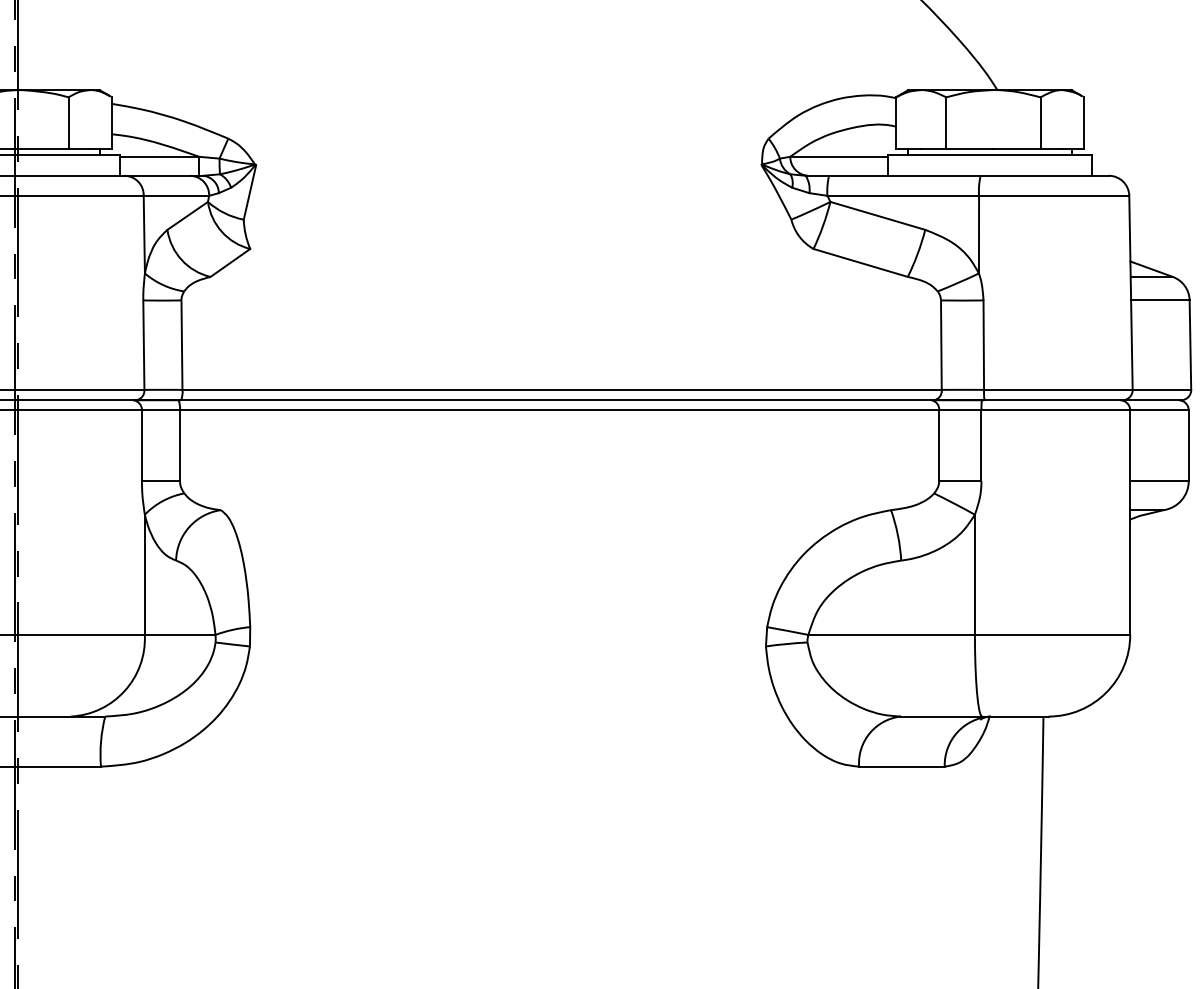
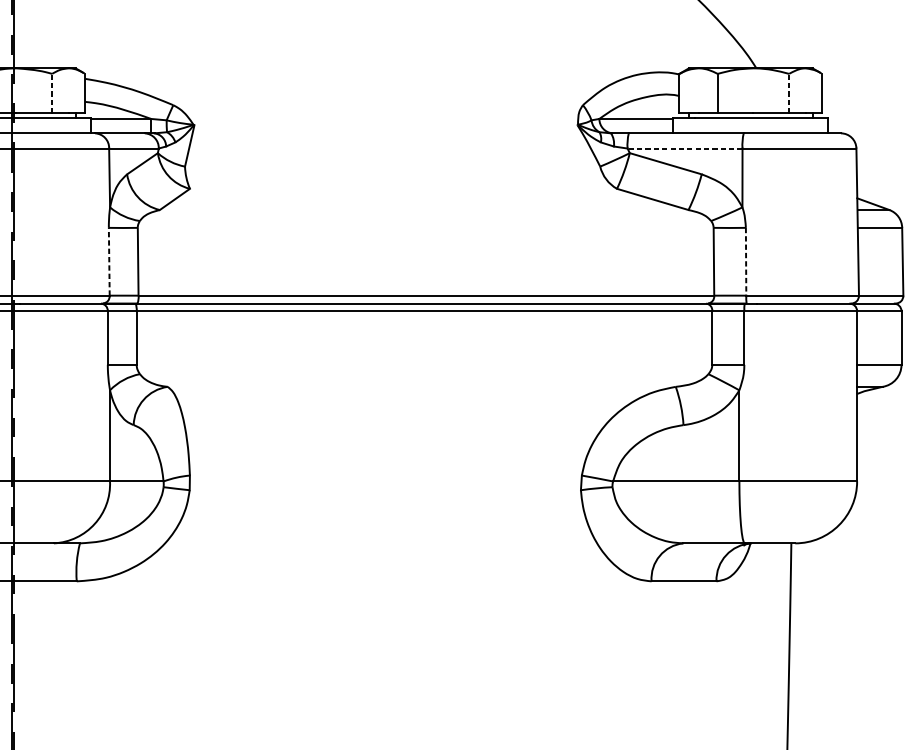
line: (68, 123) -> (52, 93), solid -> dashed
line: (1040, 123) -> (789, 93), solid -> dashed
line: (903, 195) -> (685, 148), solid -> dashed
line: (143, 345) -> (109, 262), solid -> dashed
line: (983, 345) -> (745, 262), solid -> dashed

